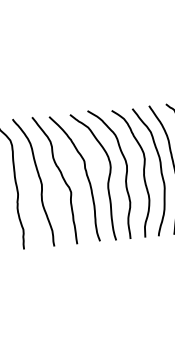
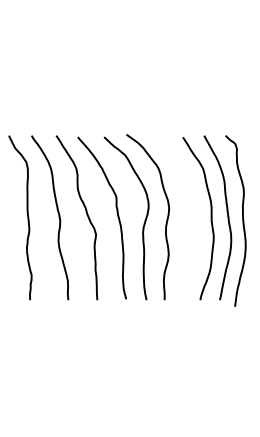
curve: (143, 172) -> (188, 218), removed

